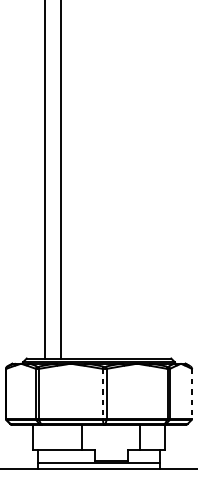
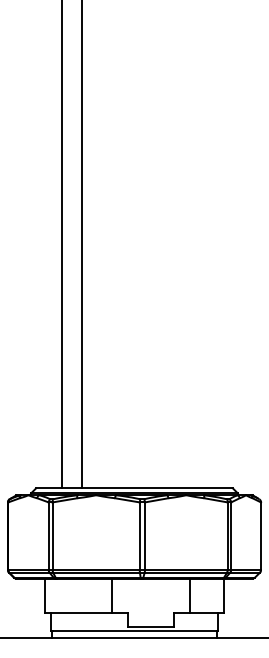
line: (102, 393) -> (139, 536), dashed -> solid
line: (192, 393) -> (261, 536), dashed -> solid

